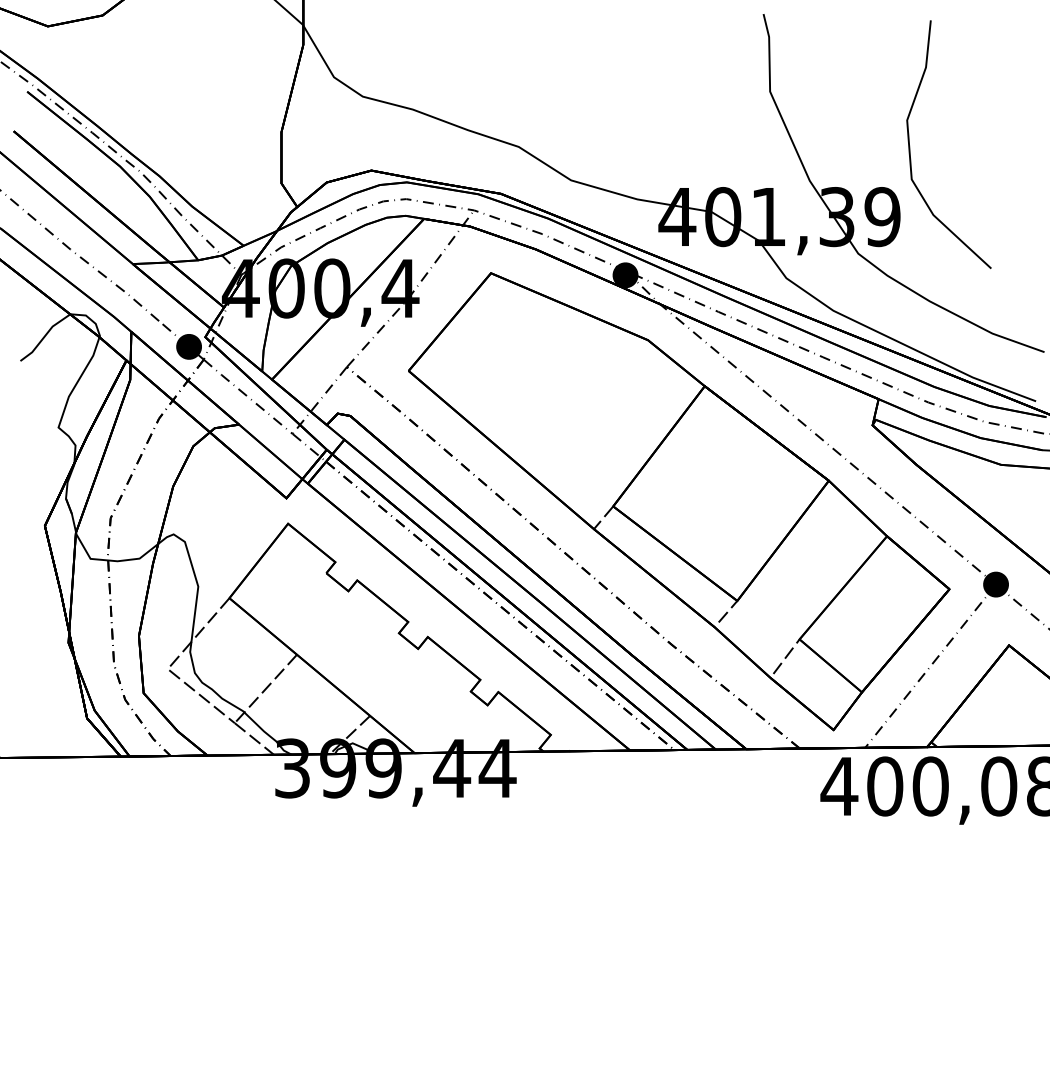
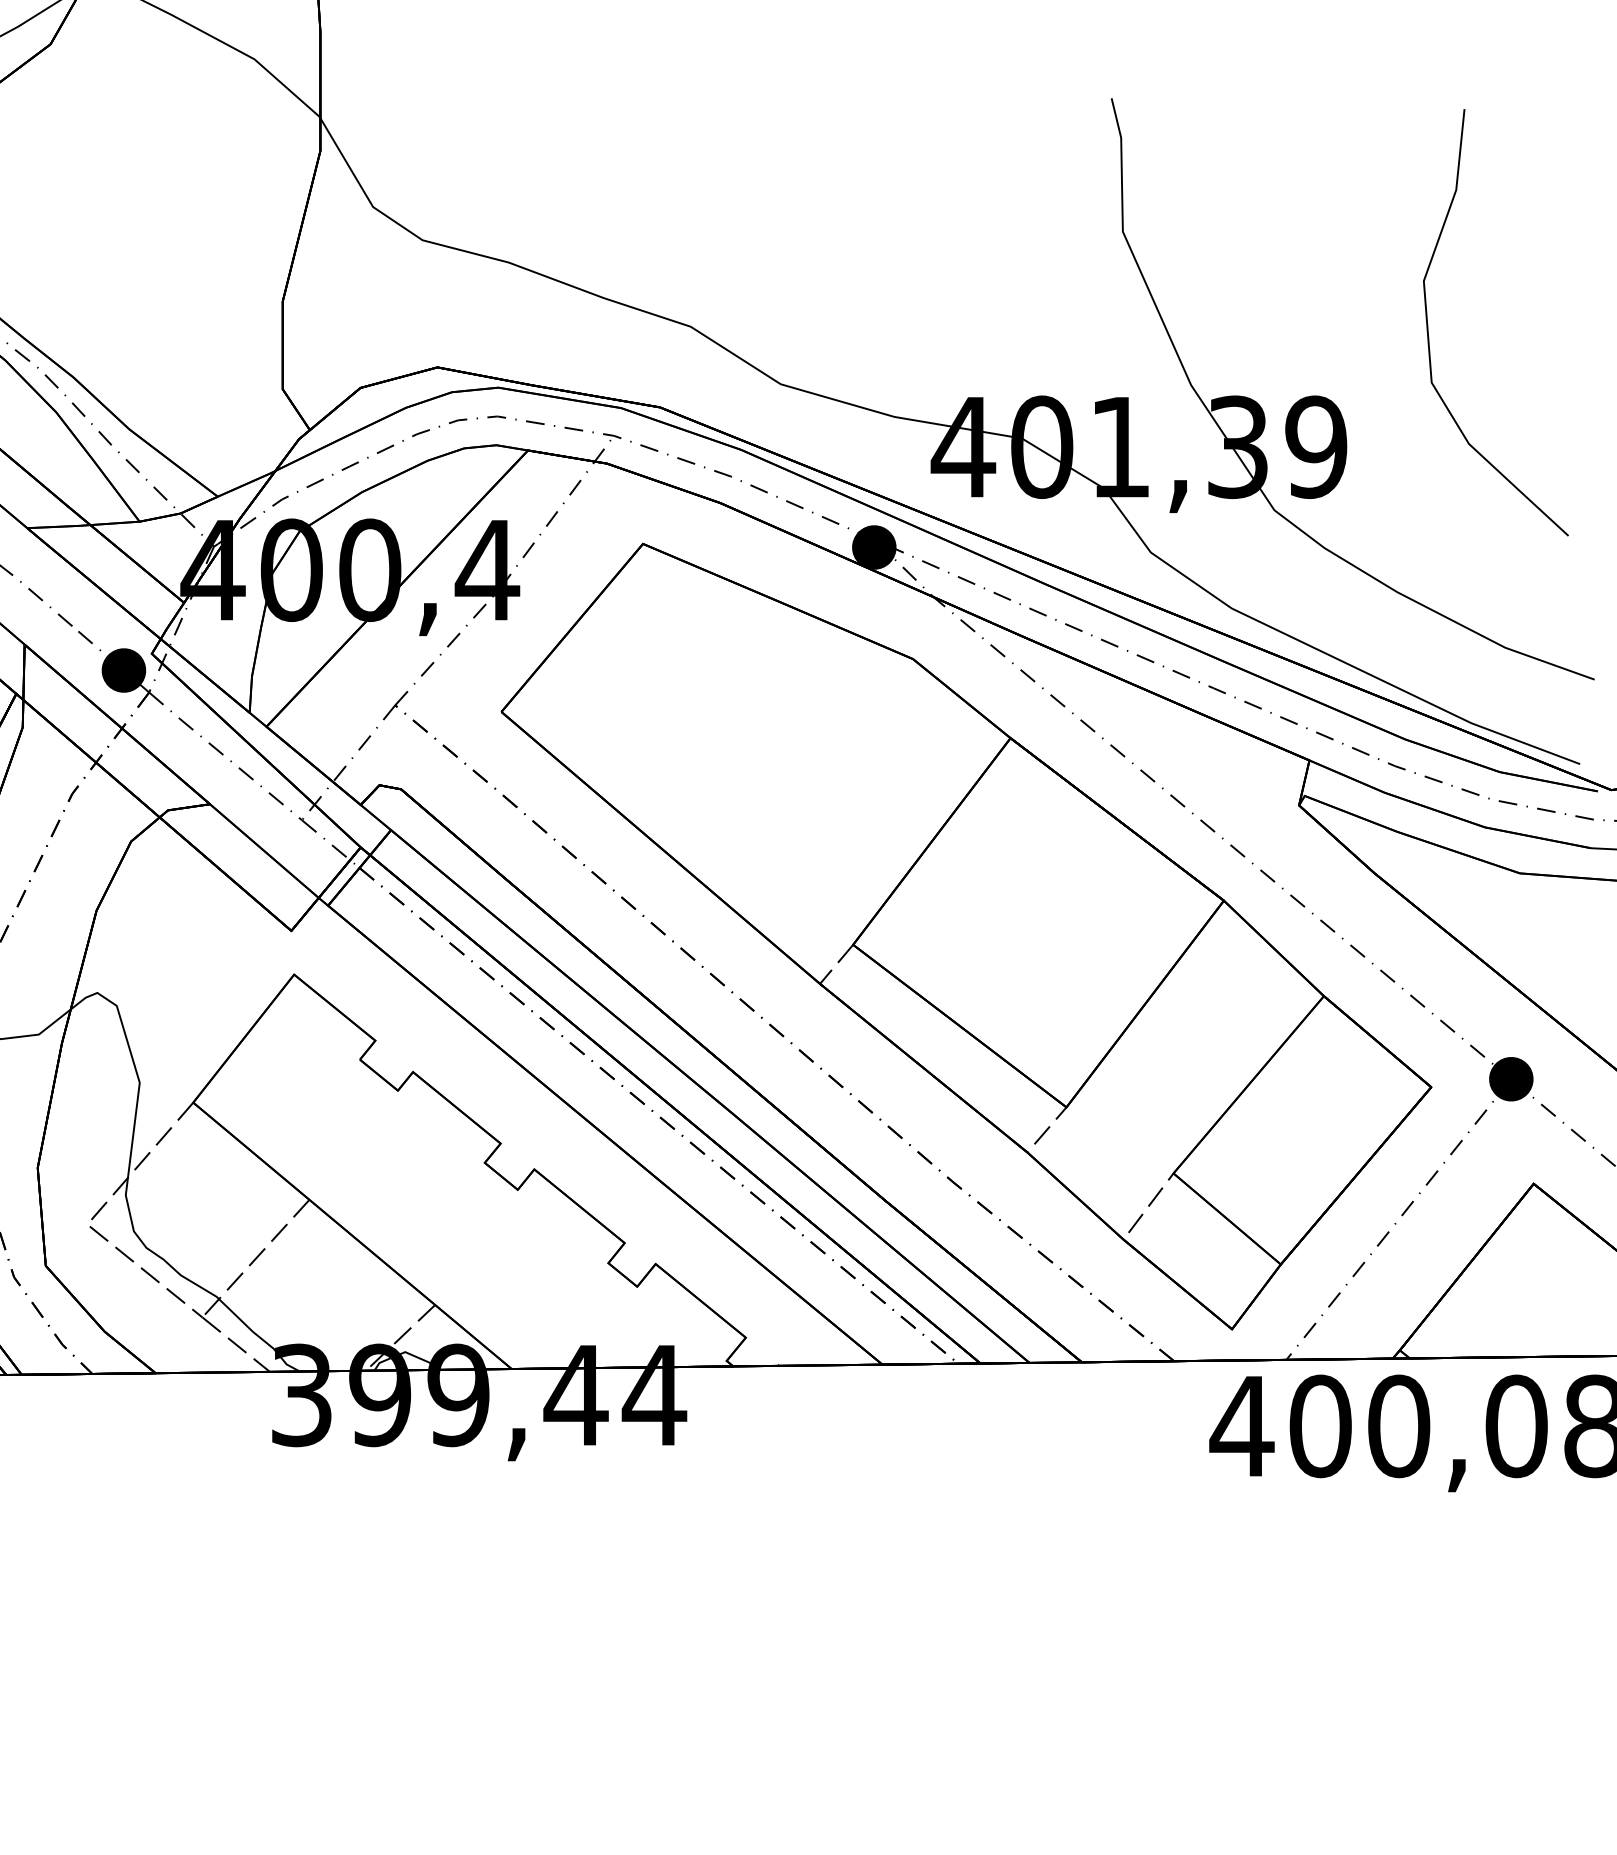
curve: (910, 146) -> (1429, 326), moved

